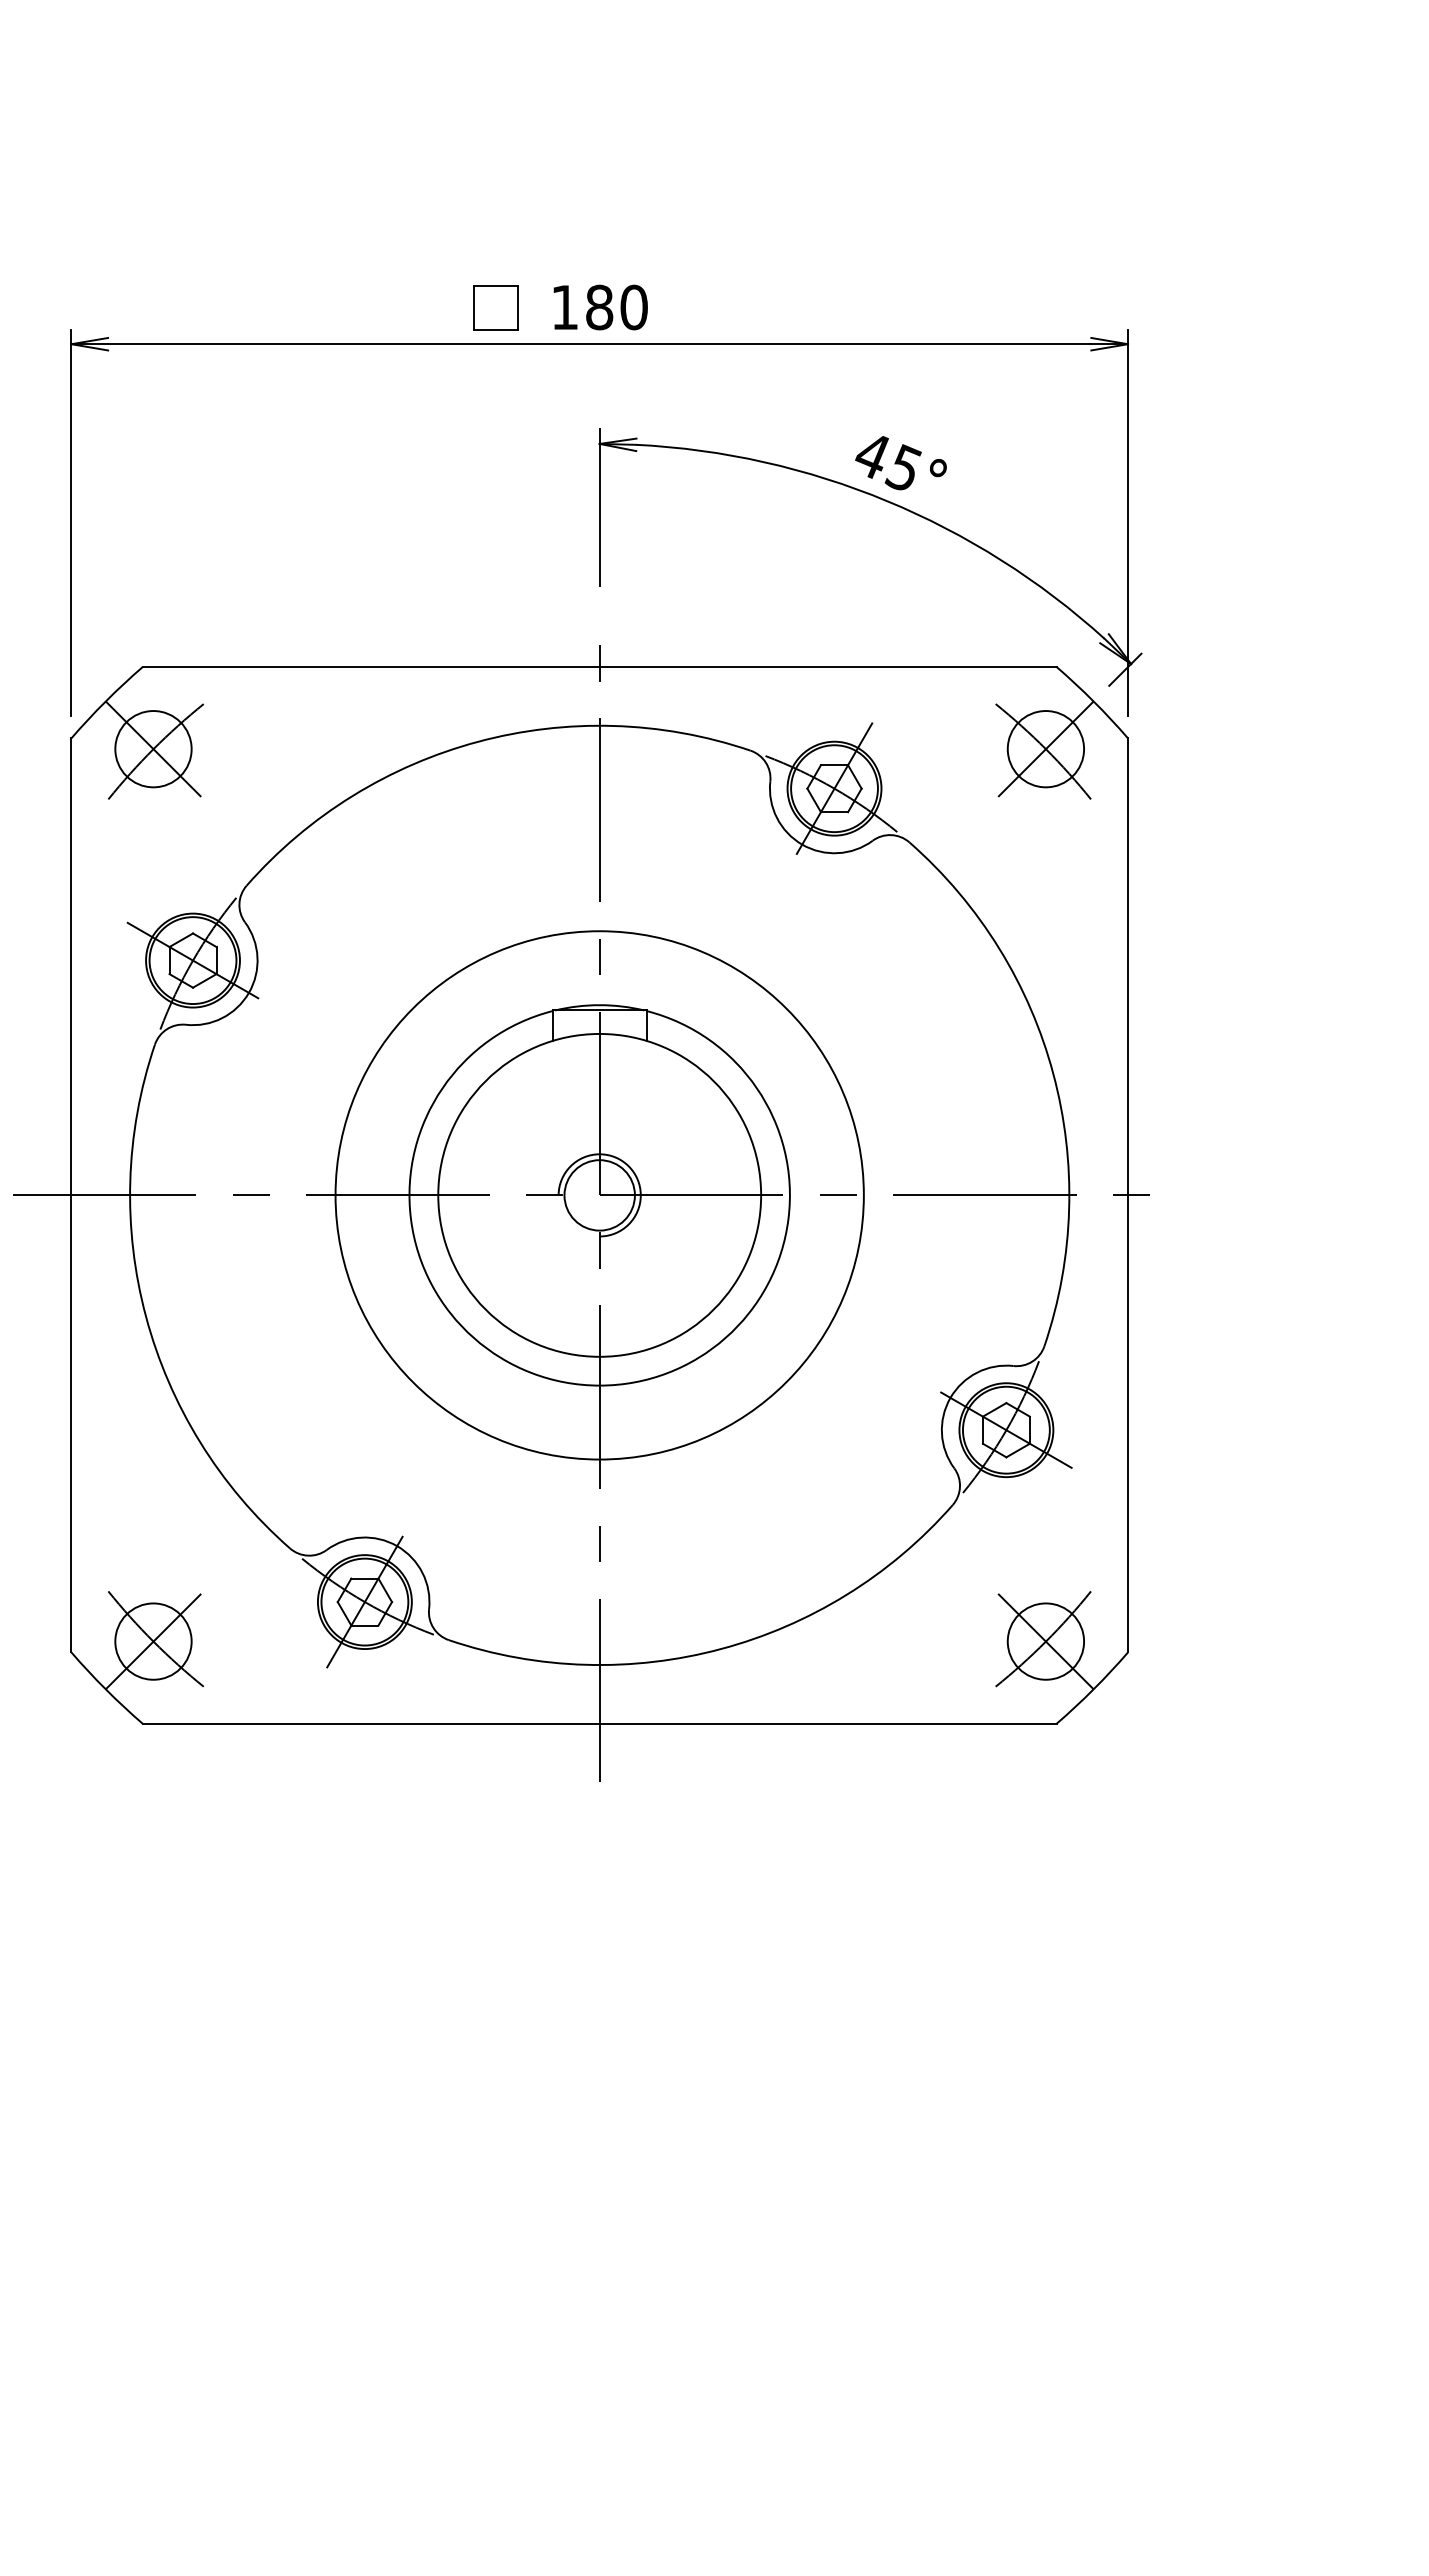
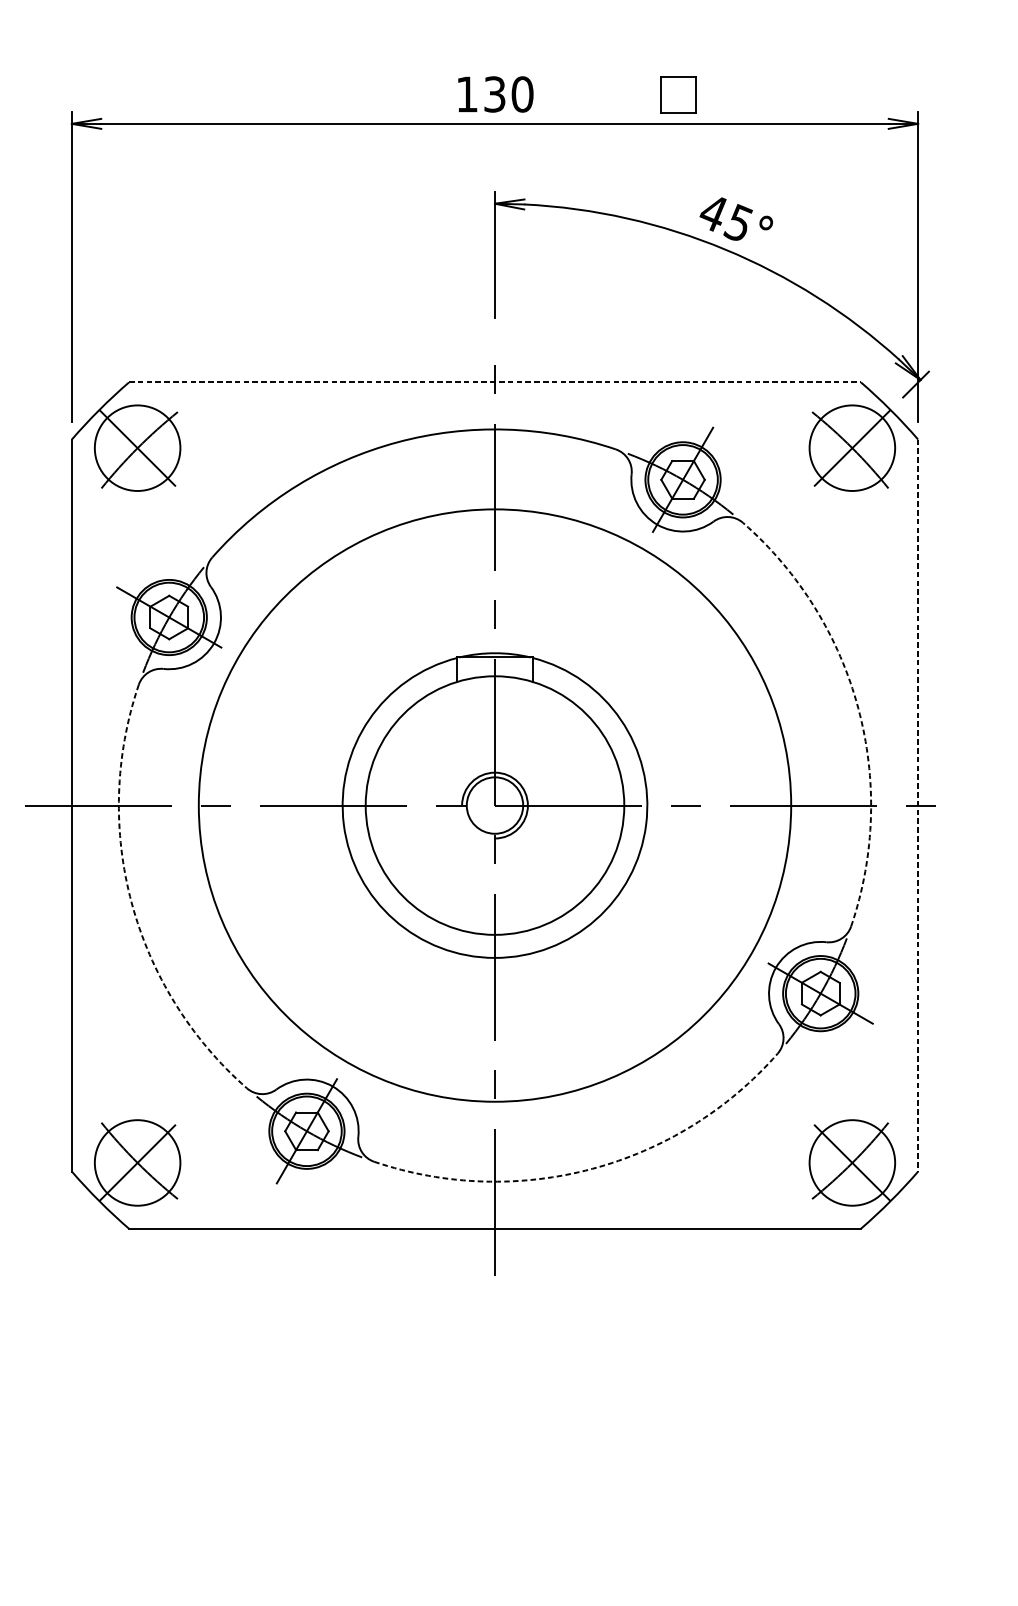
part: (495, 307) -> (678, 94), moved
text: (599, 307) -> (494, 94), 180 -> 130
line: (600, 667) -> (495, 382), solid -> dashed
circle: (153, 749) -> (137, 448), size x1.4
circle: (1045, 749) -> (852, 448), size x1.4
arc: (1053, 1073) -> (858, 707), solid -> dashed
circle: (599, 1195) -> (494, 805), size x1.4
line: (1128, 1195) -> (918, 805), solid -> dashed
arc: (146, 1316) -> (132, 902), solid -> dashed
circle: (153, 1641) -> (137, 1162), size x1.4
circle: (1045, 1641) -> (852, 1162), size x1.4
arc: (721, 1649) -> (592, 1169), solid -> dashed

